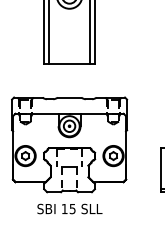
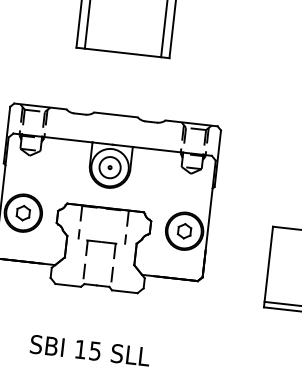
text: (69, 208) -> (89, 349), moved

